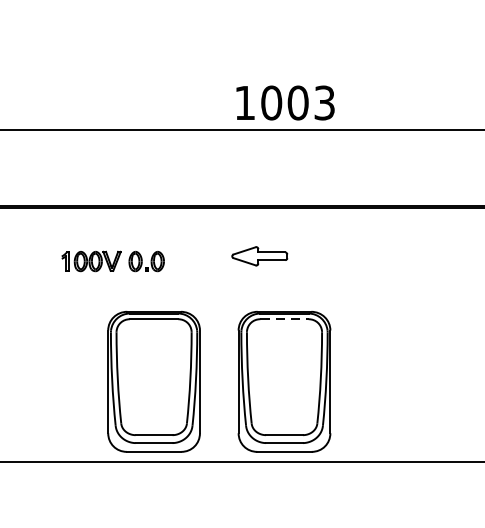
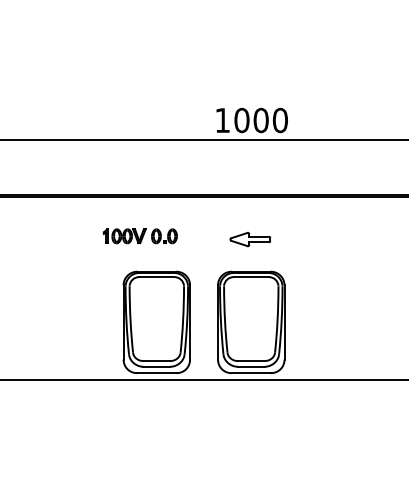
text: (323, 103) -> (279, 120), 1003 -> 1000
part: (259, 256) -> (250, 239), moved
part: (112, 261) -> (139, 236), moved
line: (284, 319) -> (251, 277), dashed -> solid

